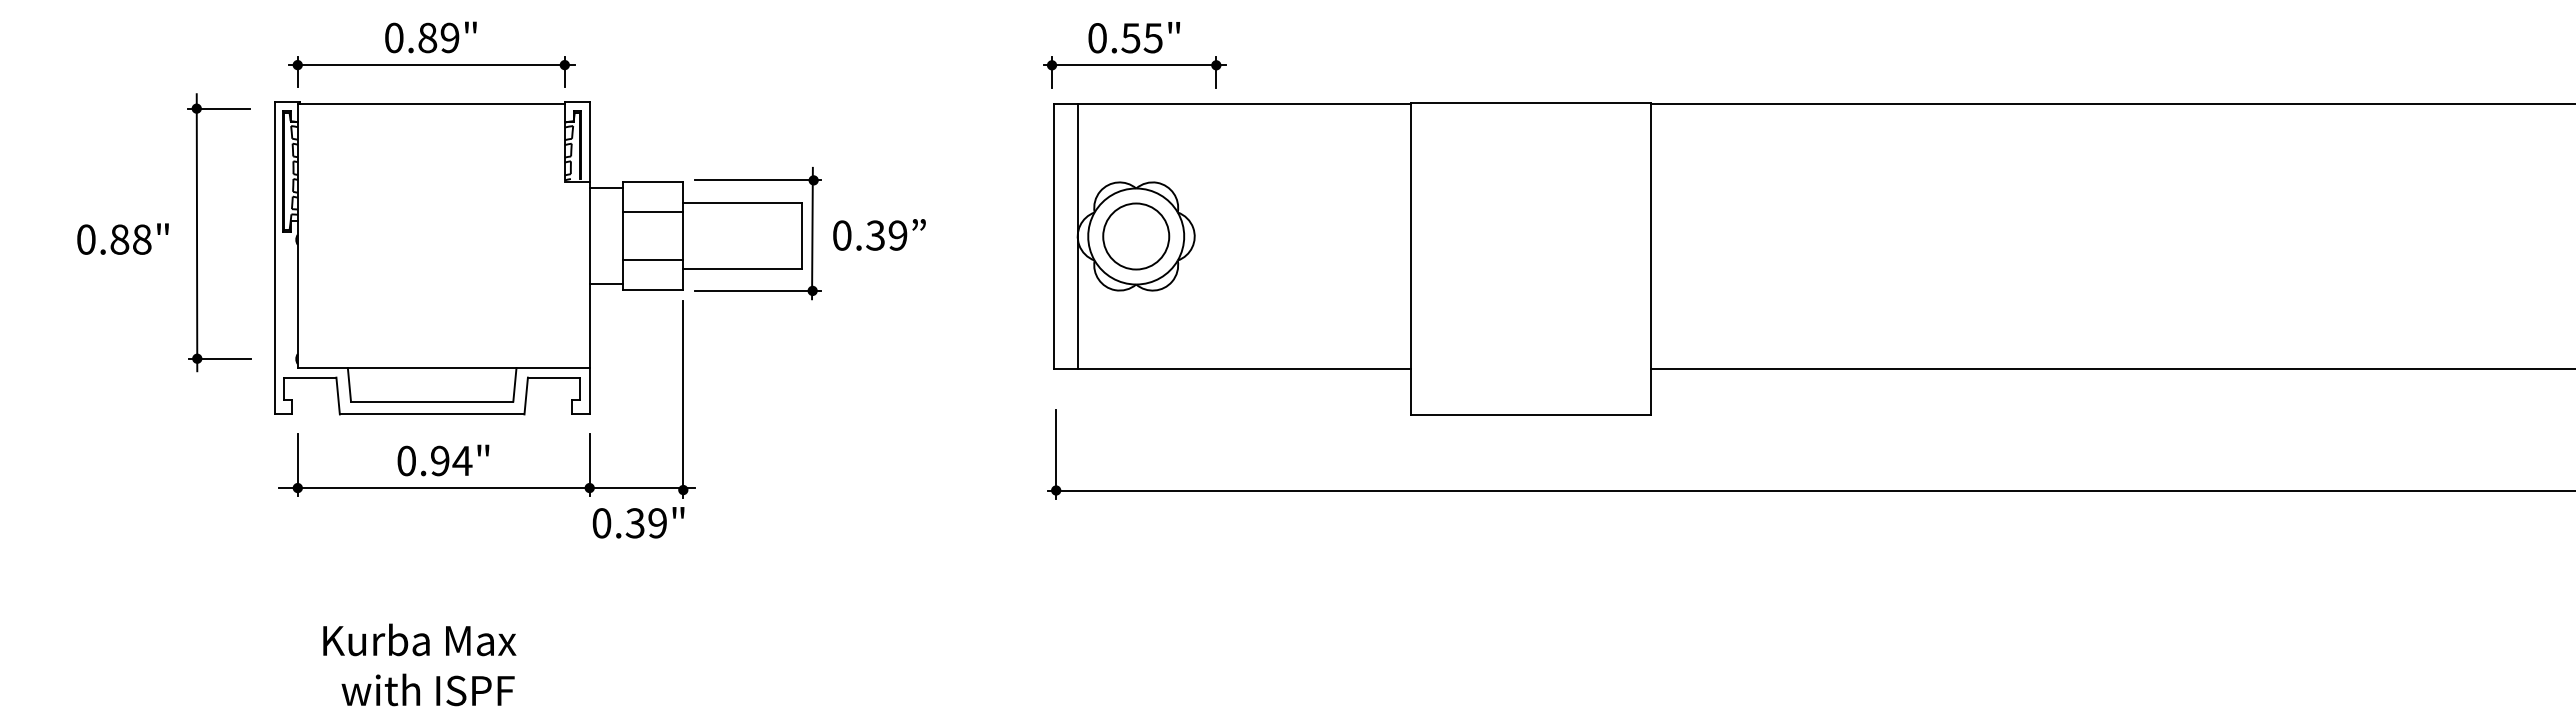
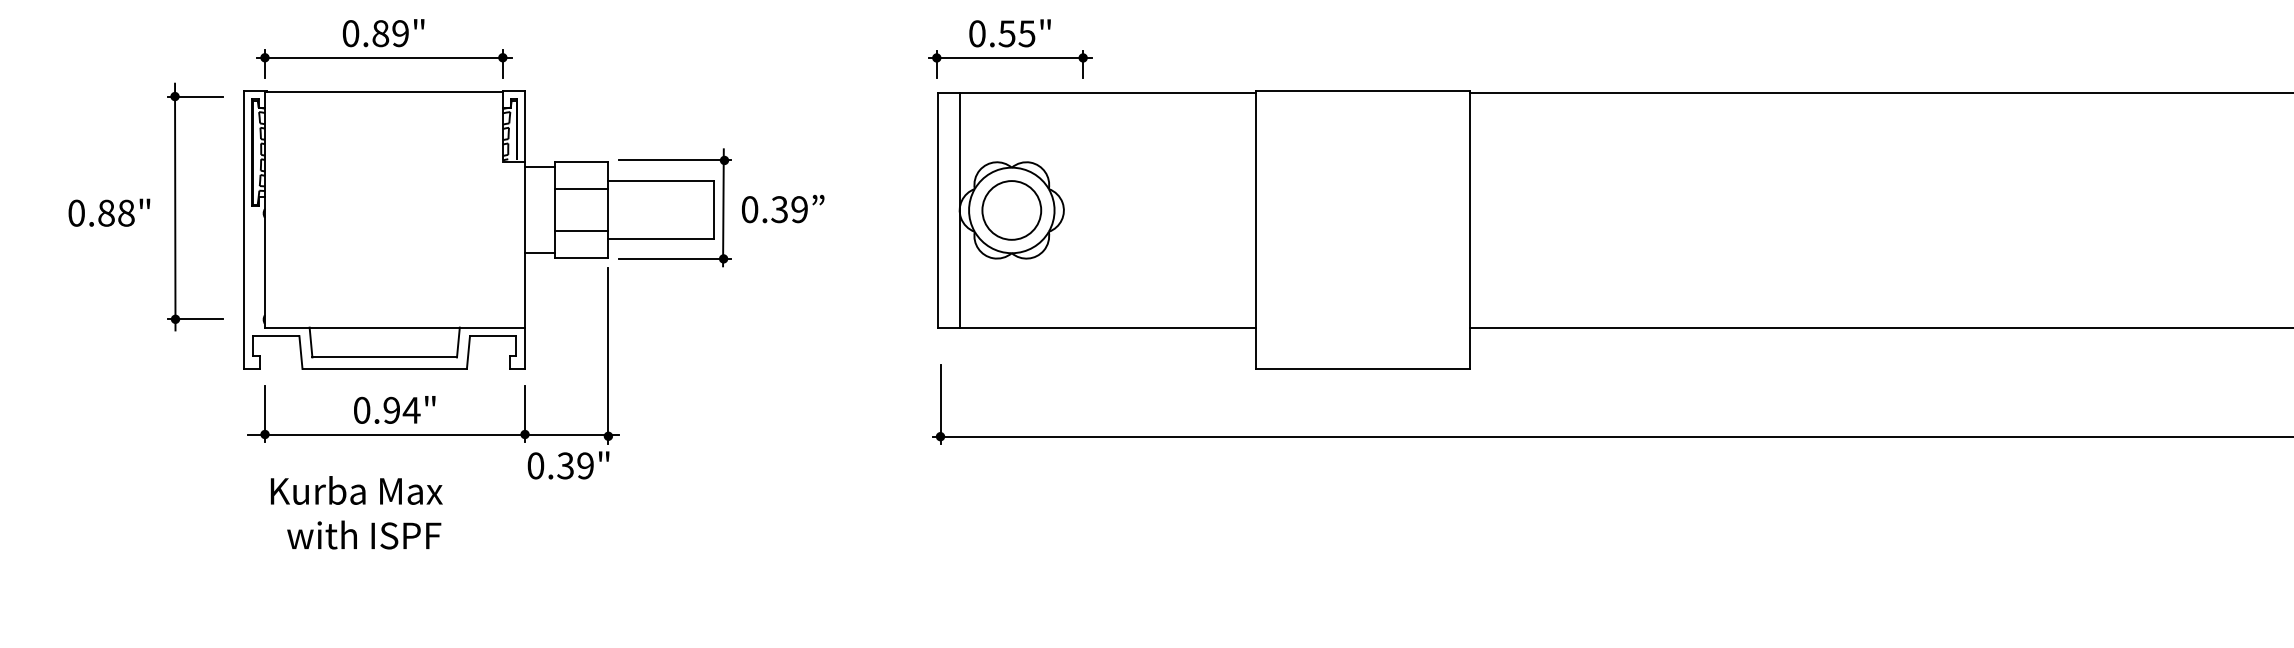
text: (419, 664) -> (356, 512), moved

